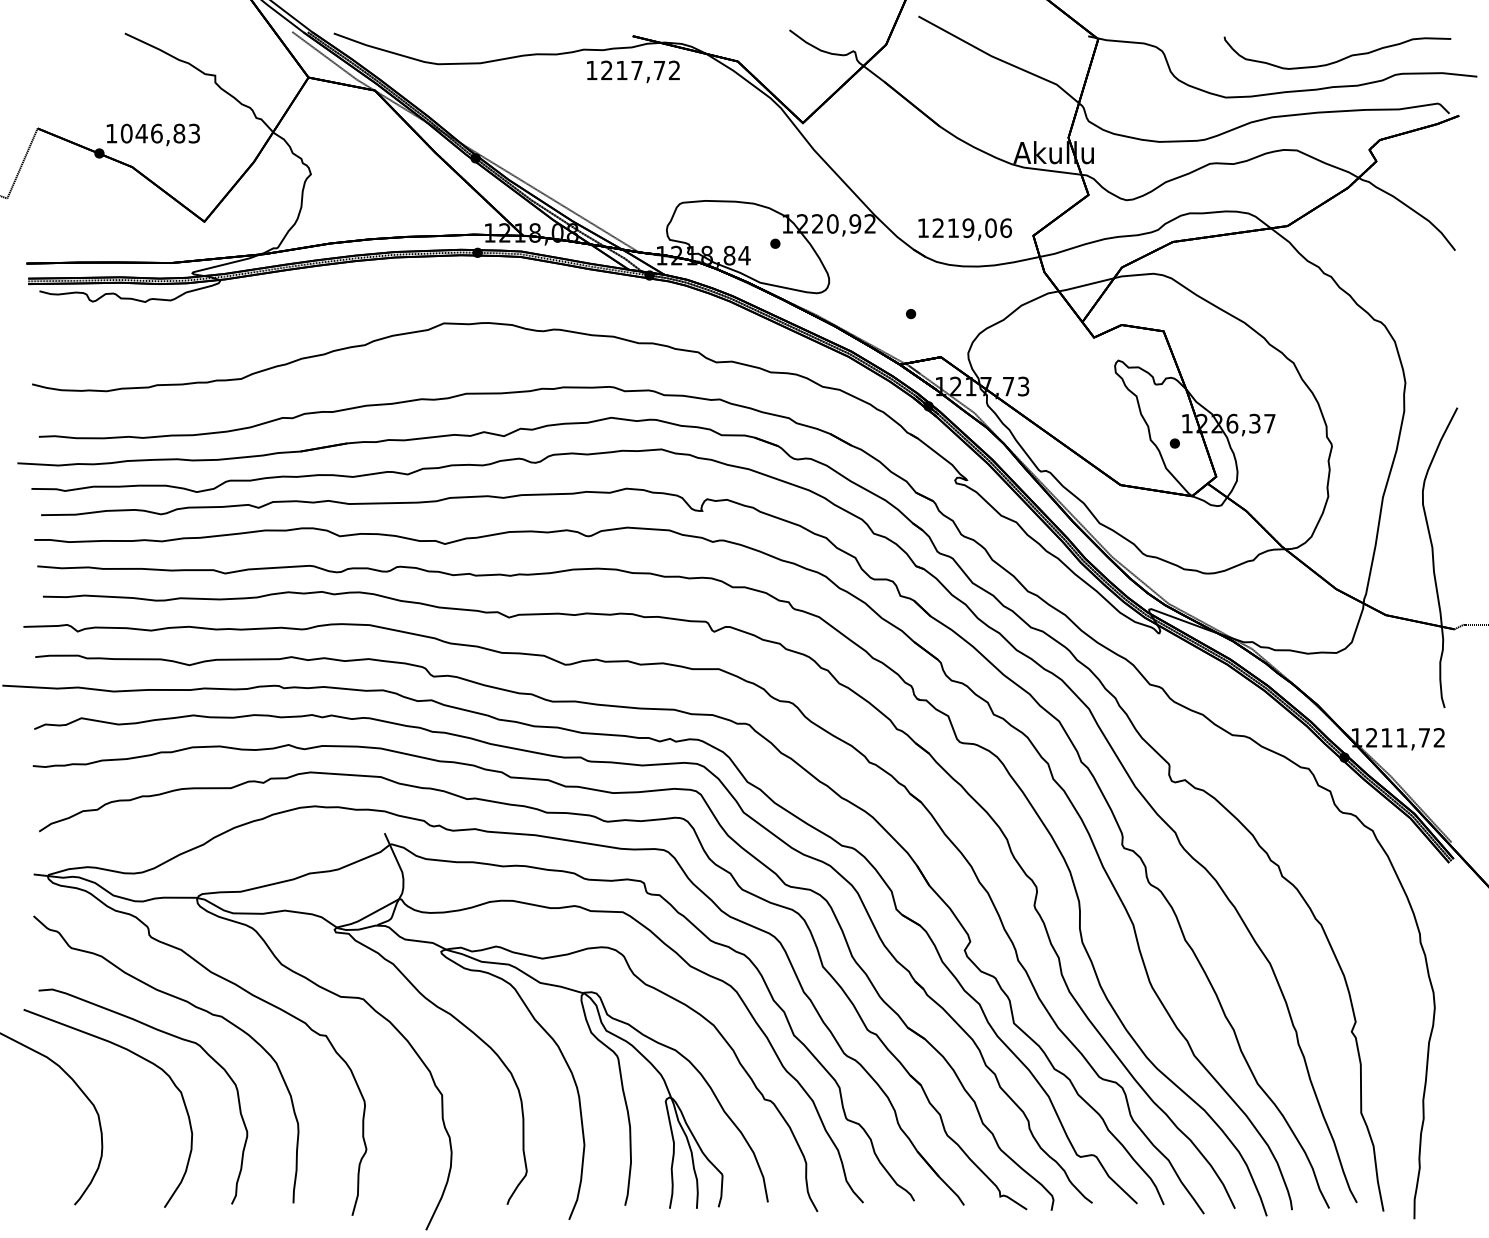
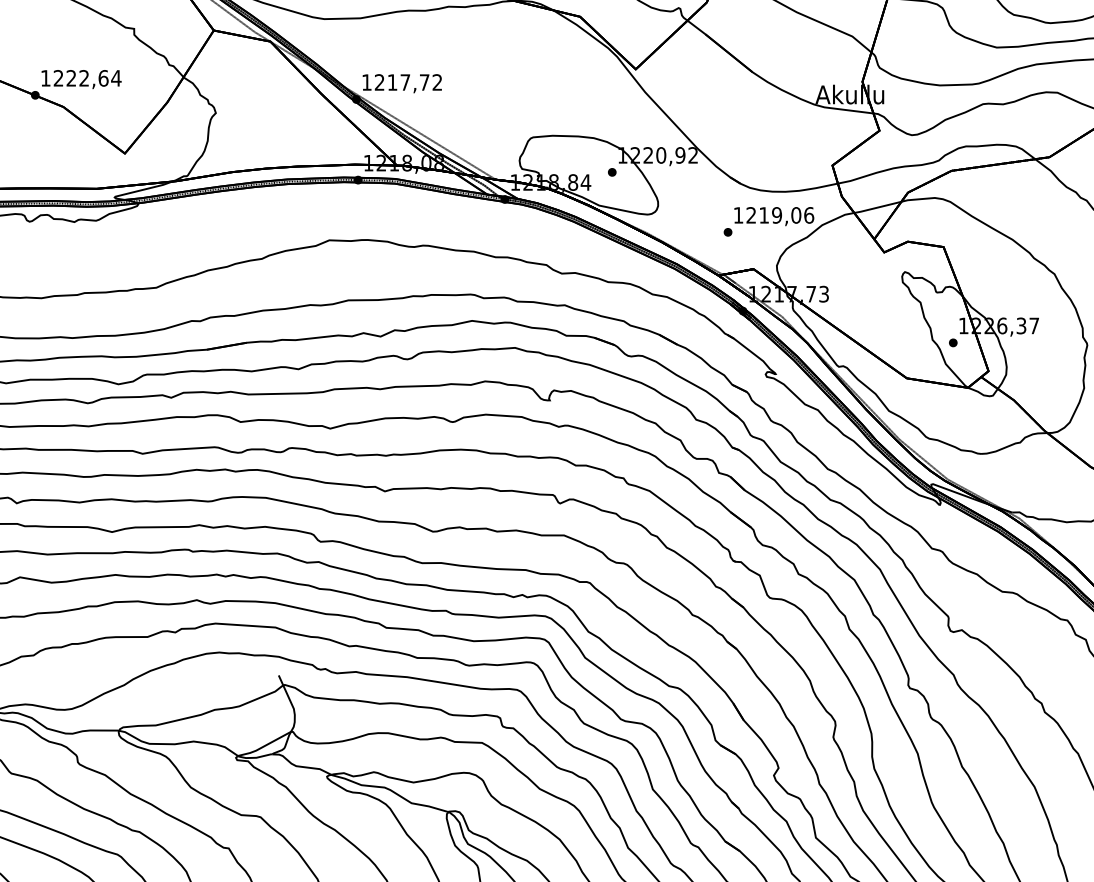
text: (633, 71) -> (402, 83), moved
text: (160, 133) -> (87, 78), 1046,83 -> 1222,64
text: (965, 229) -> (774, 216), moved

